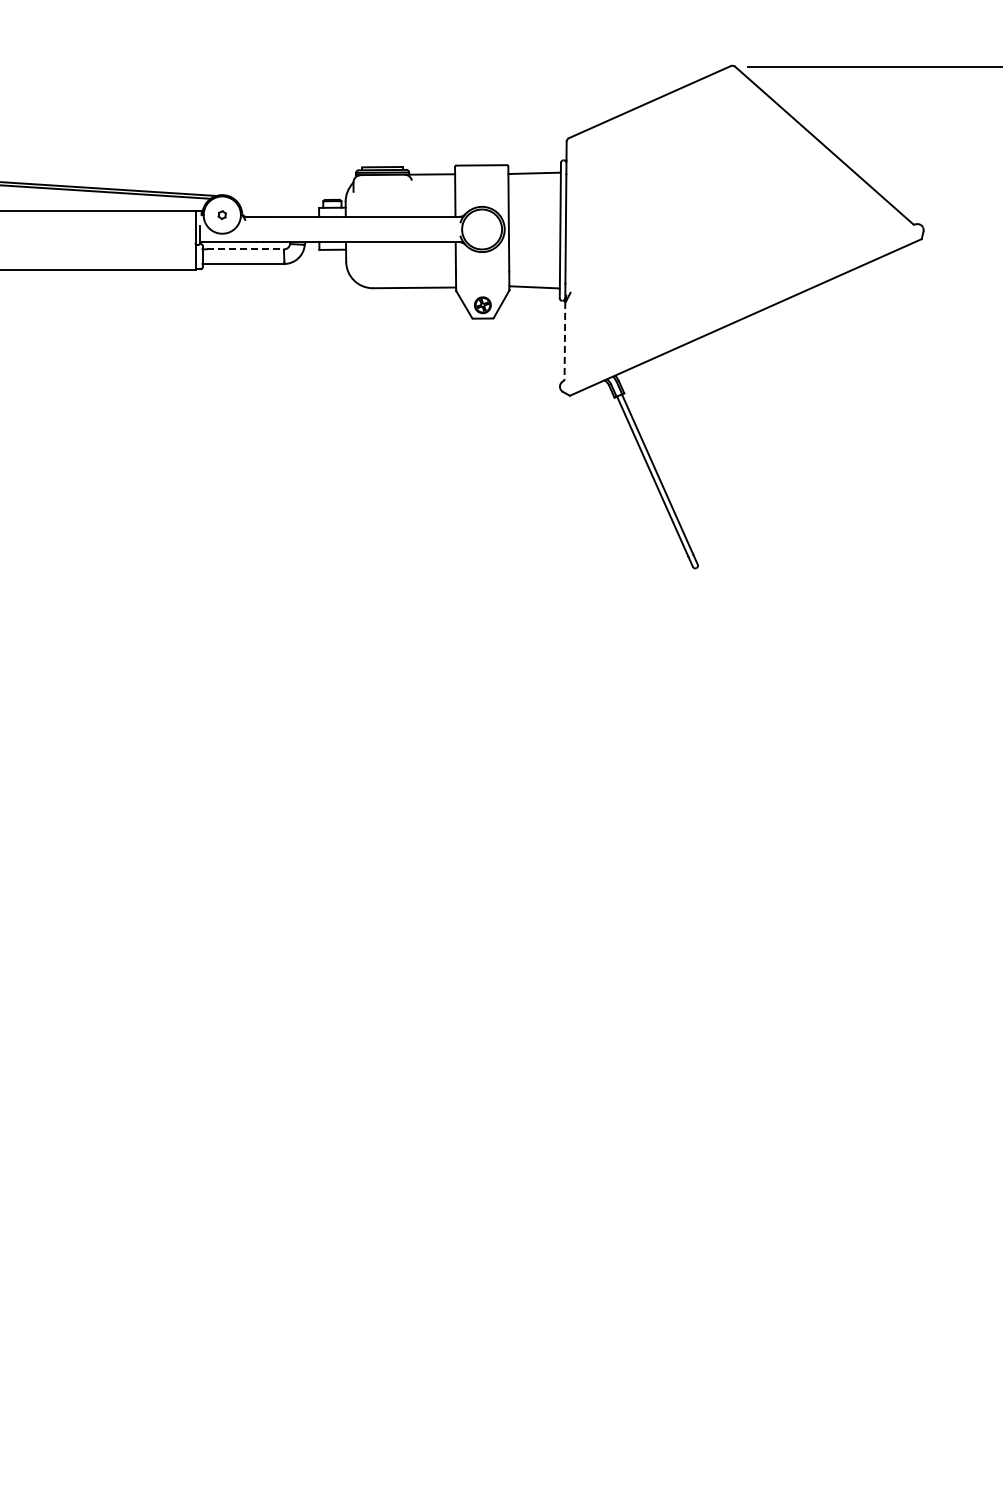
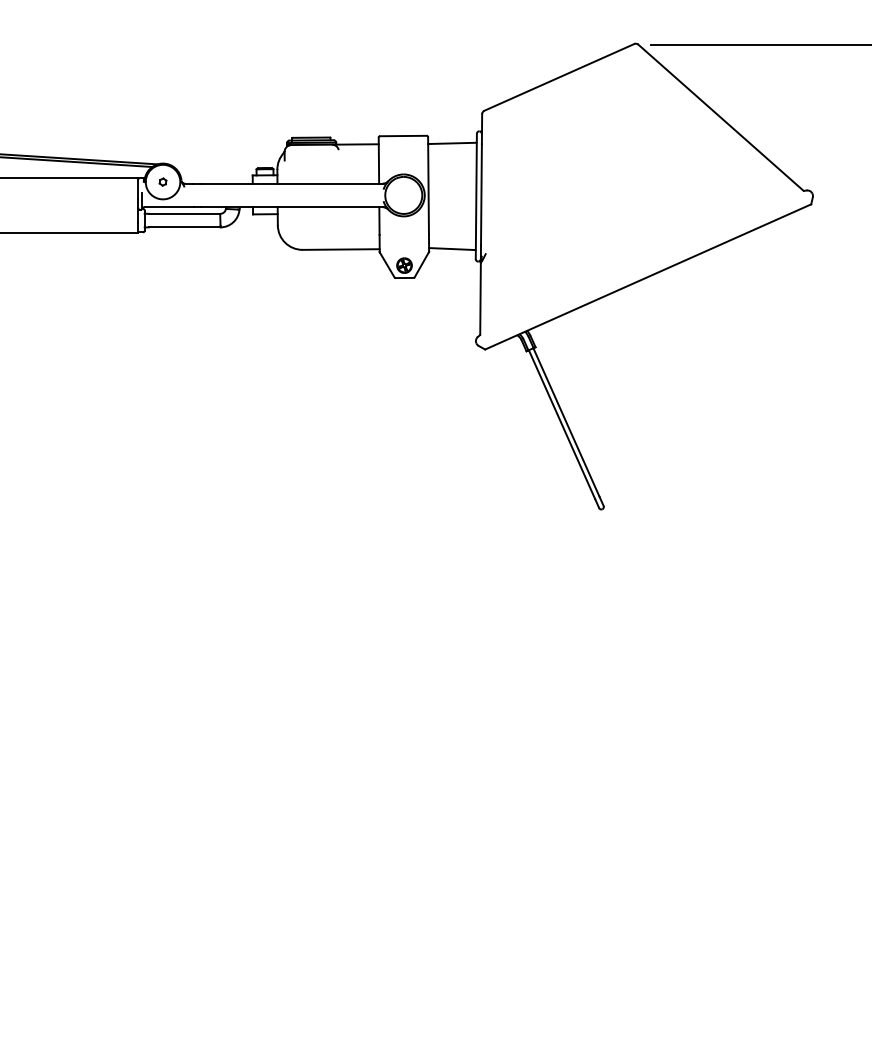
line: (245, 249) -> (184, 213), dashed -> solid
line: (564, 340) -> (480, 298), dashed -> solid

